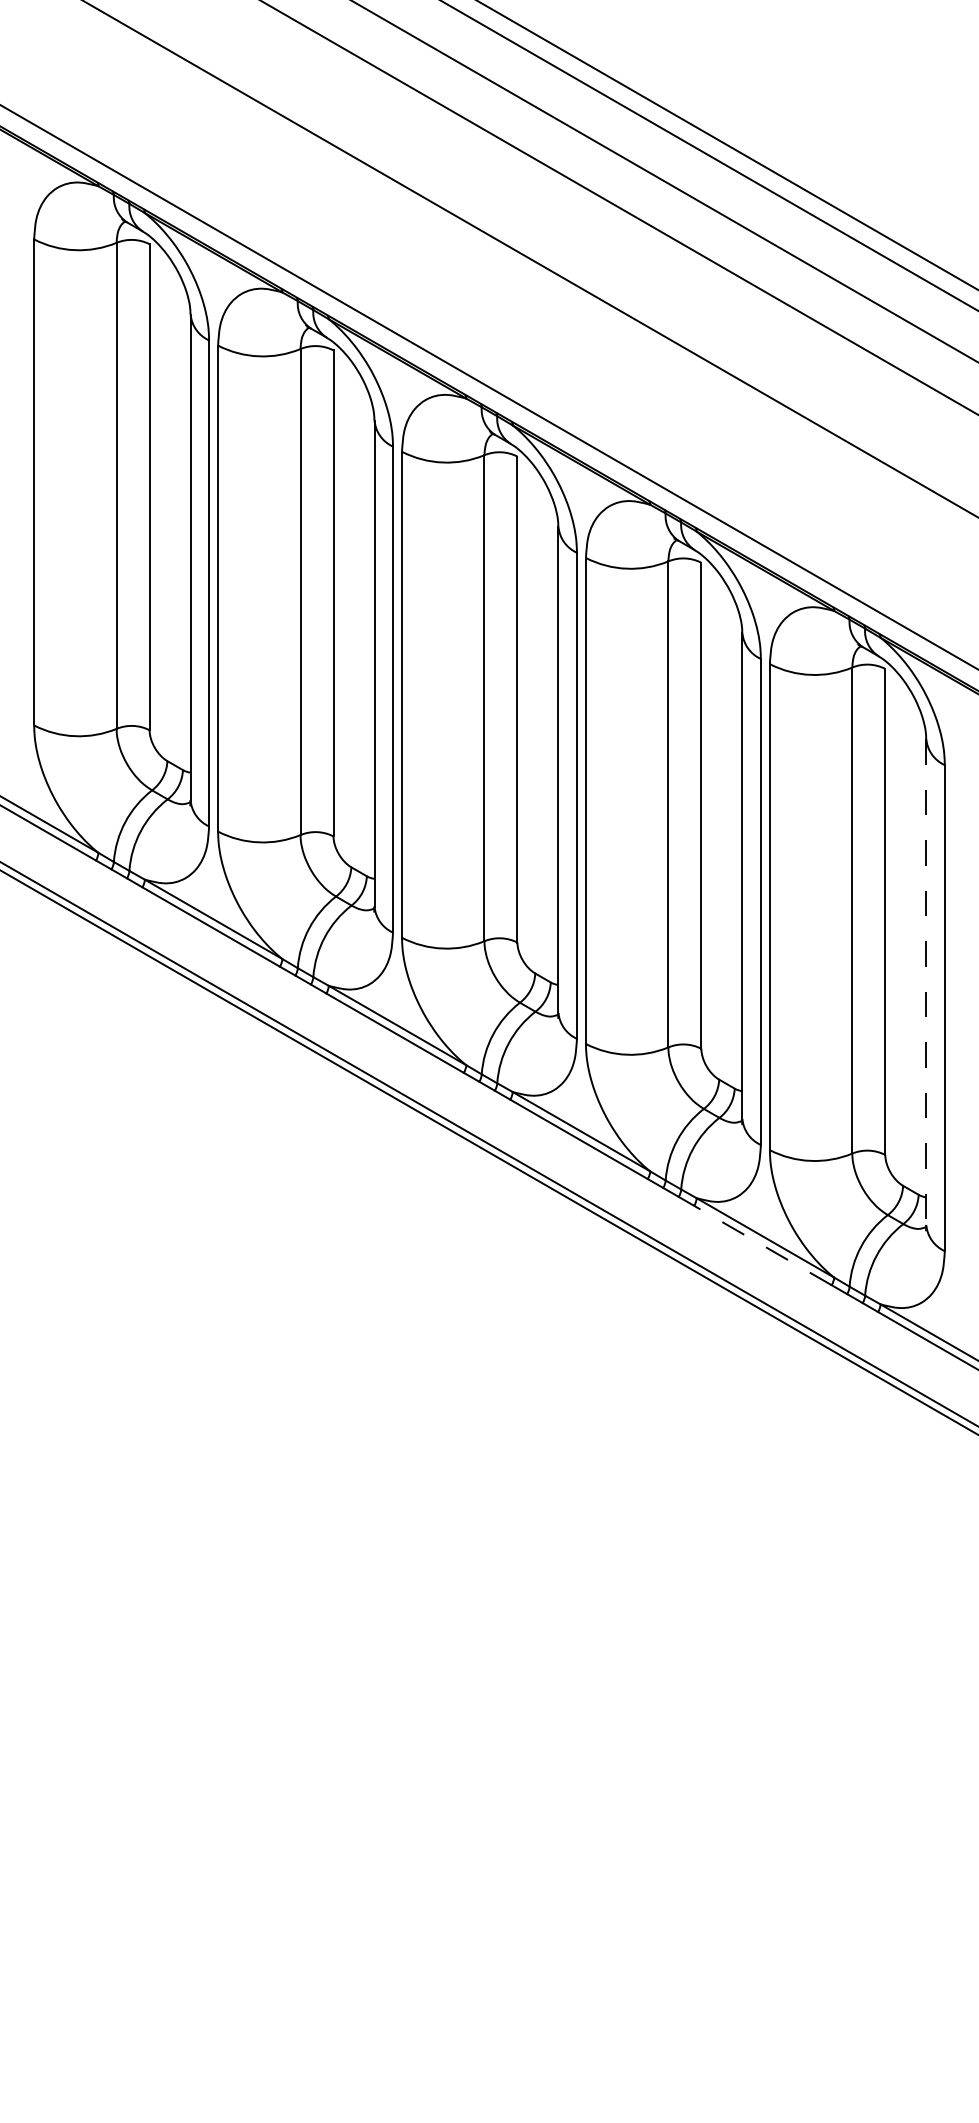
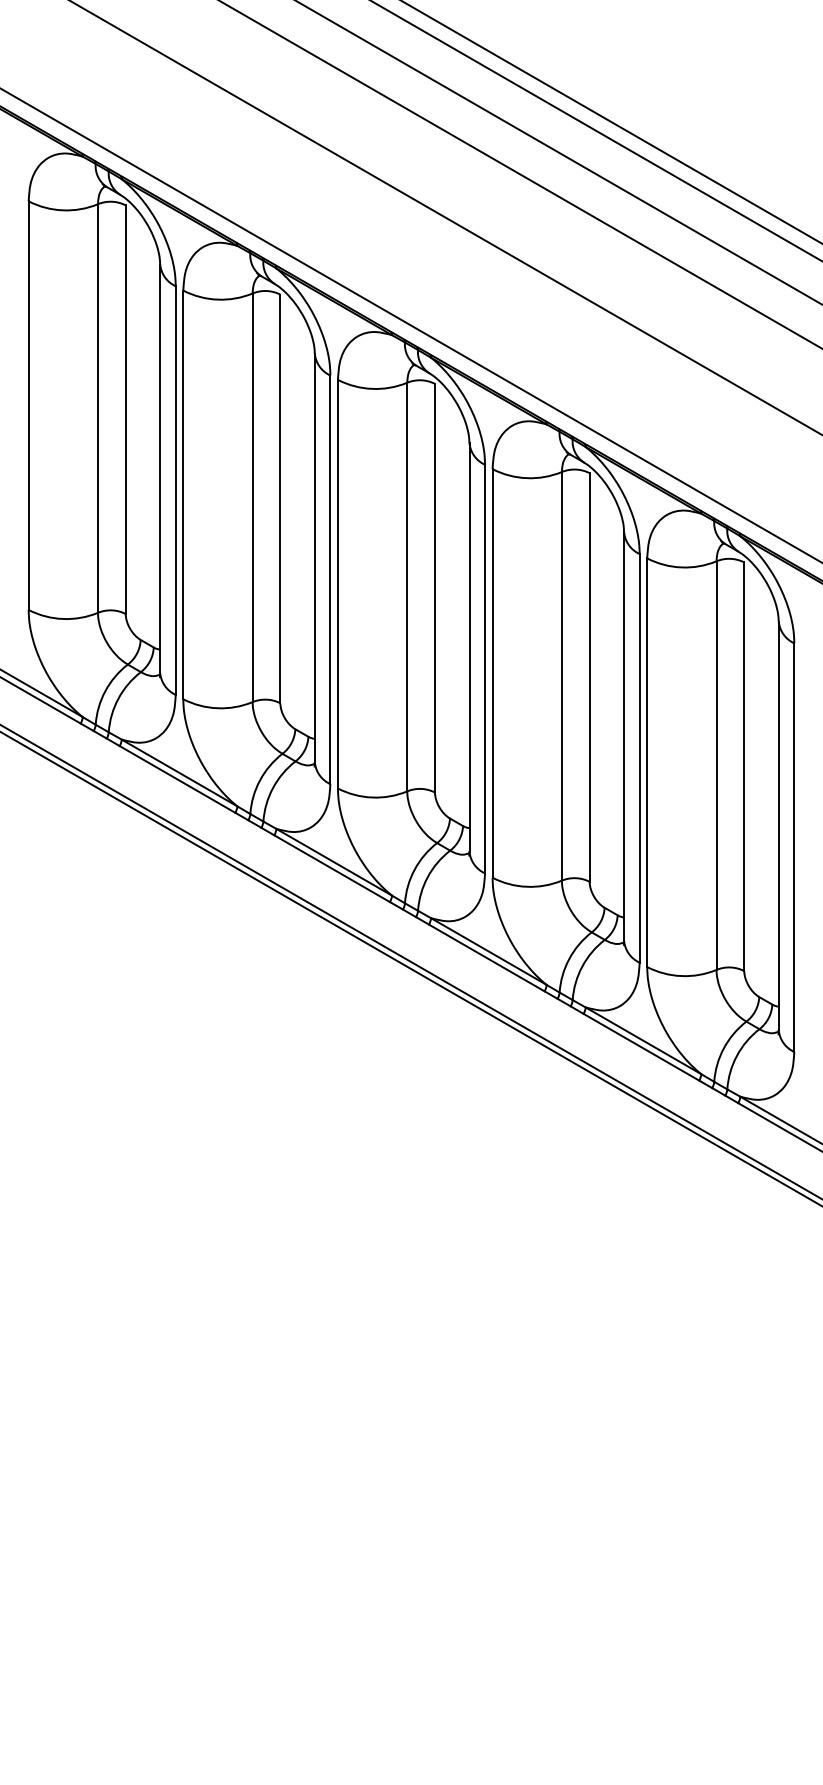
line: (926, 982) -> (778, 826), dashed -> solid
line: (763, 1245) -> (641, 1047), dashed -> solid

